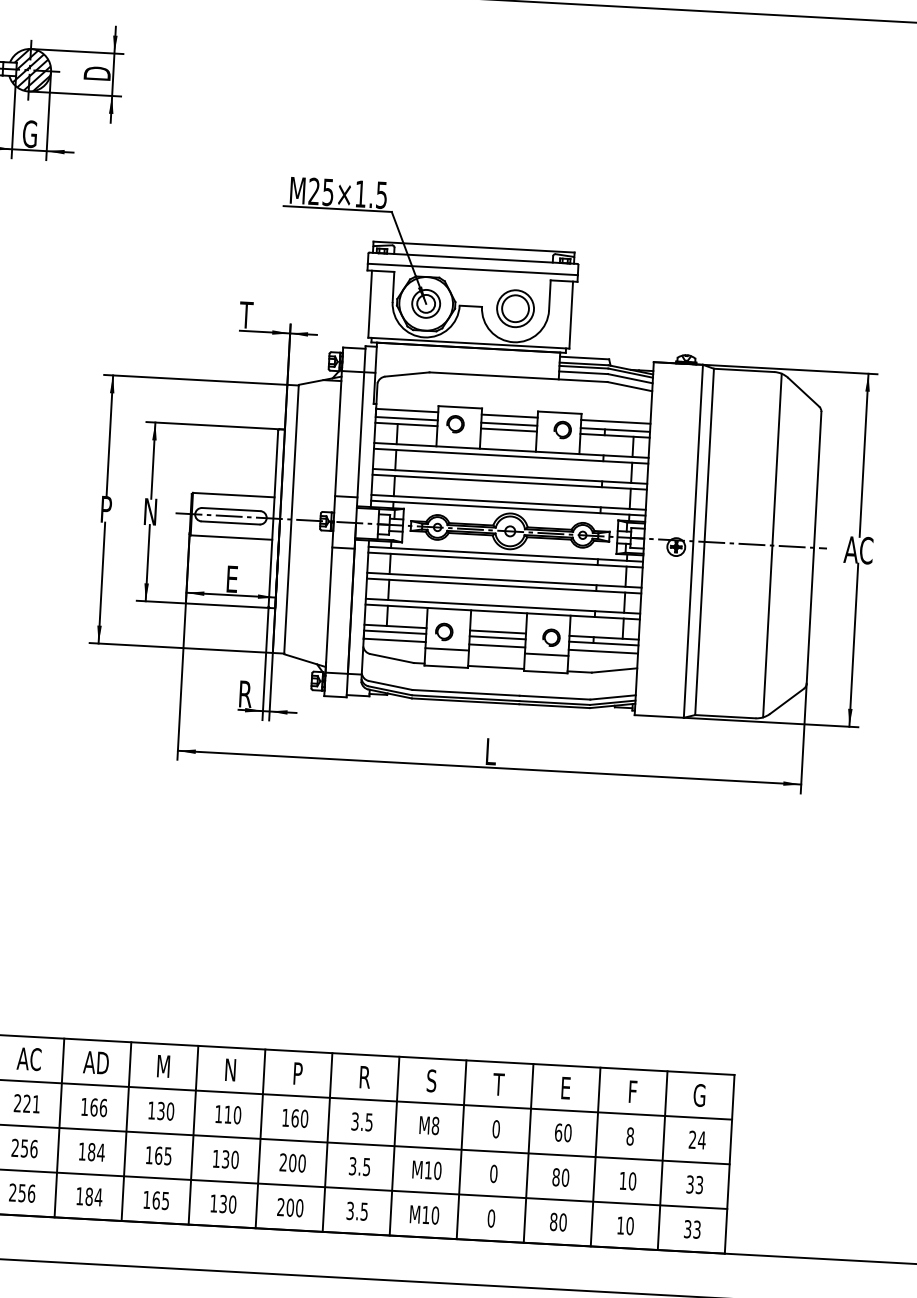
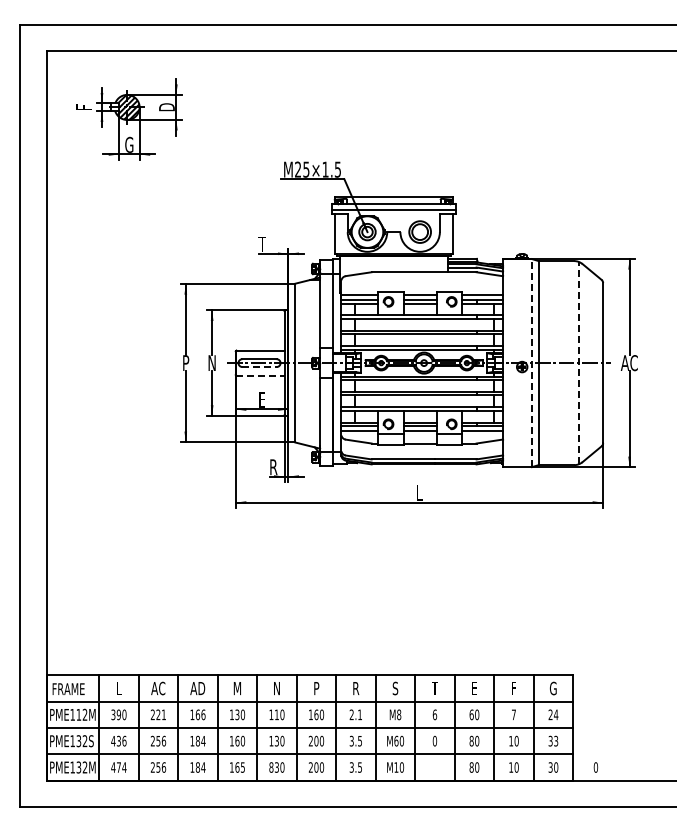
line: (232, 523) -> (260, 367), solid -> dashed
line: (233, 537) -> (261, 375), solid -> dashed
line: (694, 540) -> (532, 362), solid -> dashed
line: (772, 544) -> (578, 362), solid -> dashed
text: (361, 1121) -> (355, 714), 3.5 -> 2.1
text: (497, 1128) -> (435, 714), 0 -> 6
text: (629, 1135) -> (513, 714), 8 -> 7
text: (167, 1156) -> (242, 741), 165 -> 160
text: (428, 1169) -> (396, 740), M10 -> M60
text: (214, 1203) -> (271, 767), 130 -> 830
text: (490, 1218) -> (595, 767), moved
text: (697, 1229) -> (556, 767), 33 -> 30

